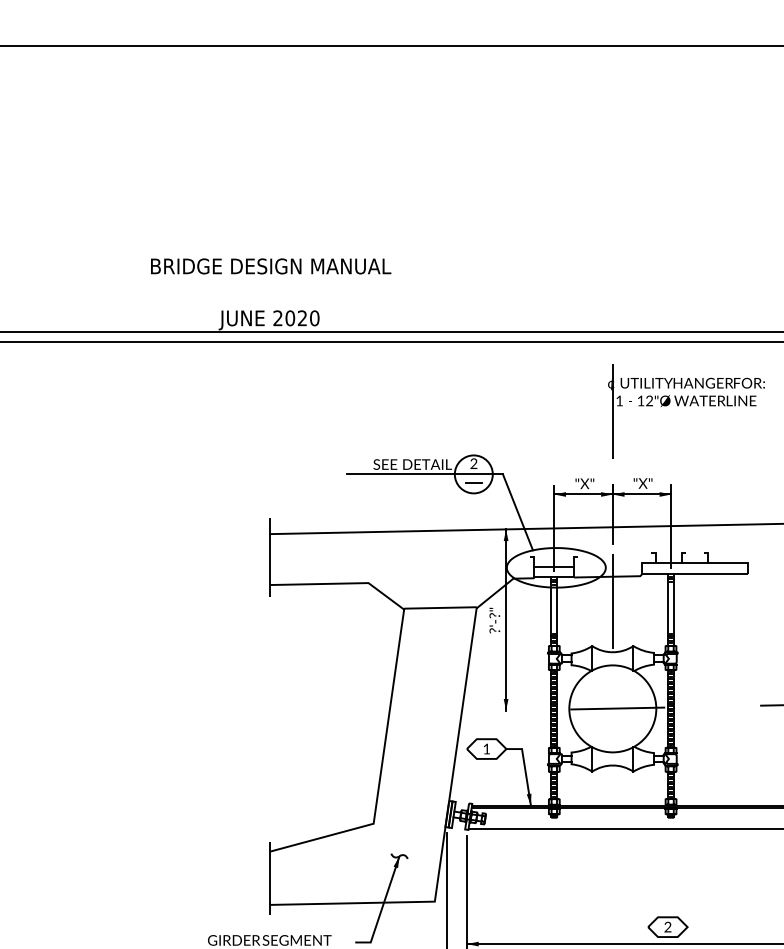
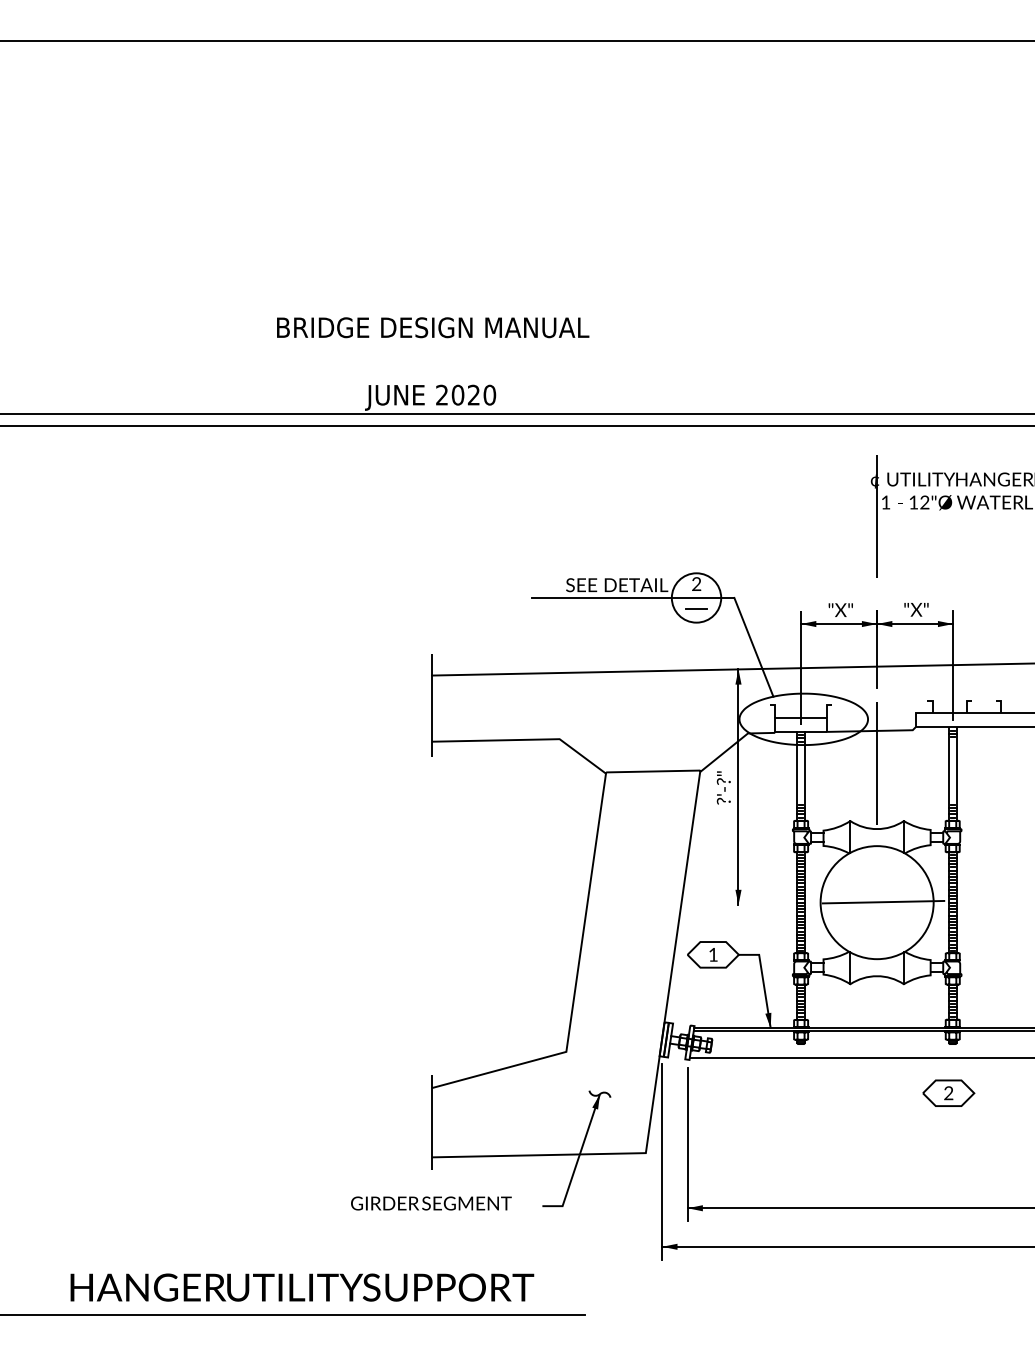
part: (667, 926) -> (948, 1092), moved

